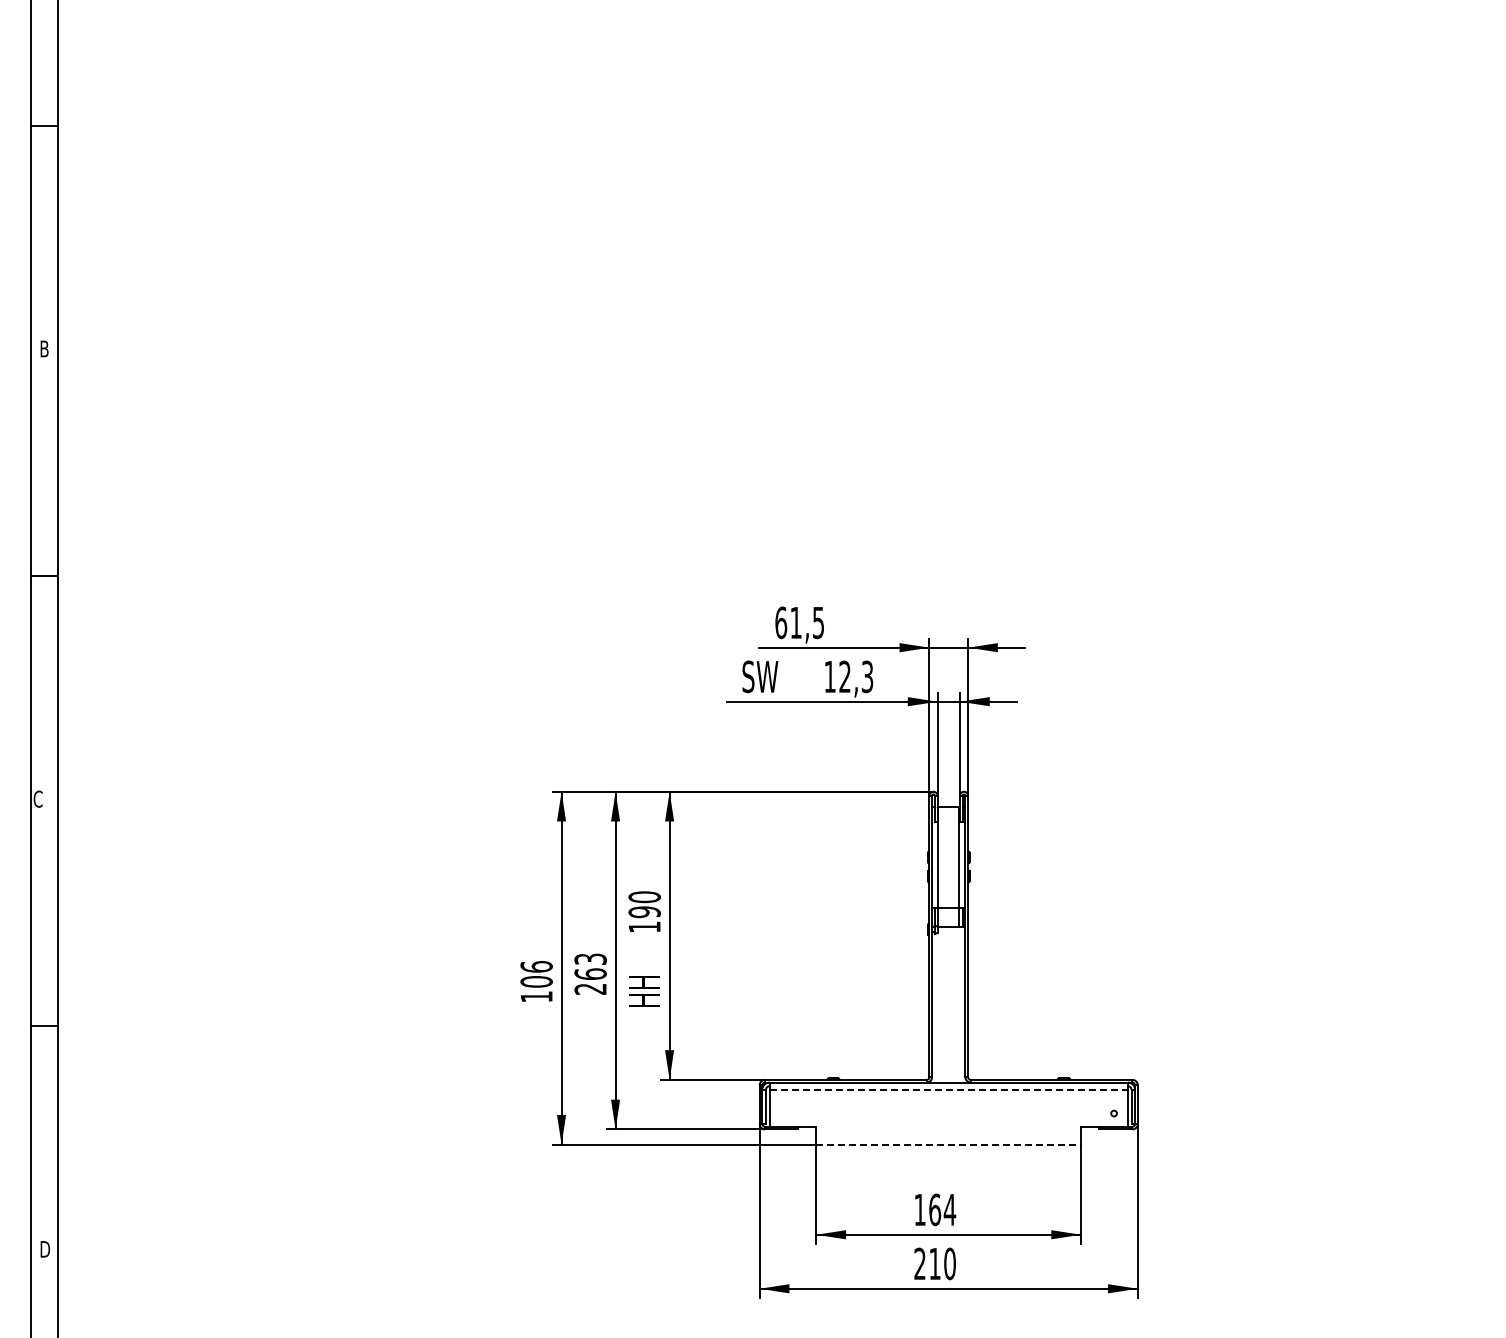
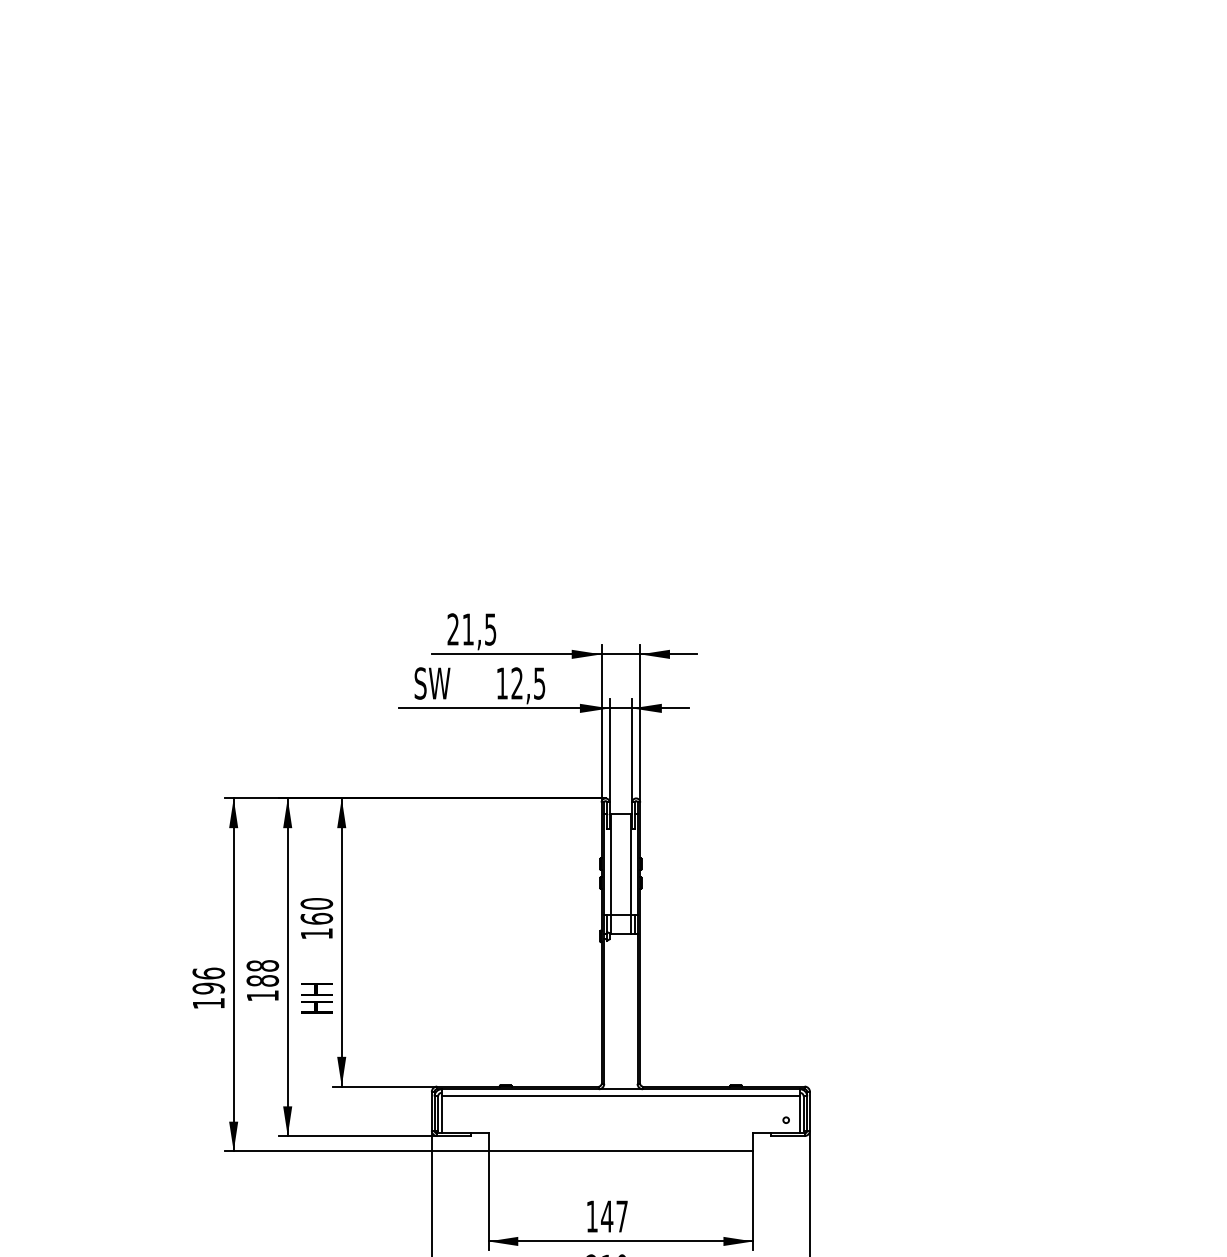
text: (781, 622) -> (453, 629), 61,5 -> 21,5
text: (867, 676) -> (539, 683), 12,3 -> 12,5
text: (644, 912) -> (316, 919), 190 -> 160
text: (590, 973) -> (262, 980), 263 -> 188
text: (536, 981) -> (208, 988), 106 -> 196
line: (949, 1089) -> (621, 1096), dashed -> solid
line: (949, 1144) -> (621, 1151), dashed -> solid
text: (942, 1209) -> (614, 1216), 164 -> 147

